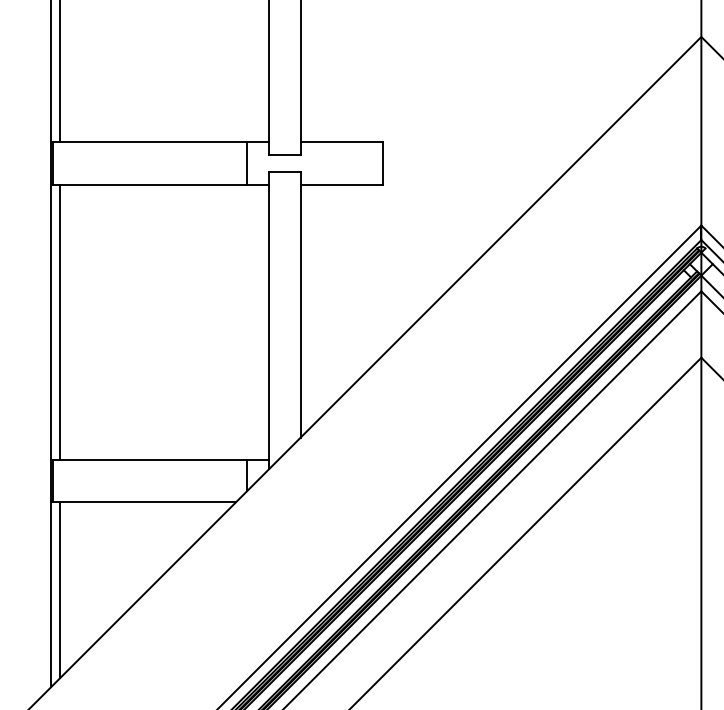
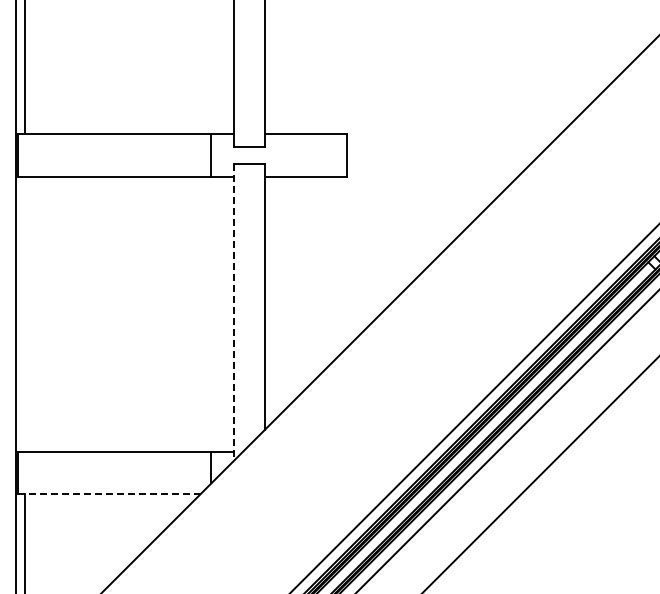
line: (269, 320) -> (233, 312), solid -> dashed
line: (60, 321) -> (24, 313), removed
line: (145, 502) -> (109, 494), solid -> dashed

